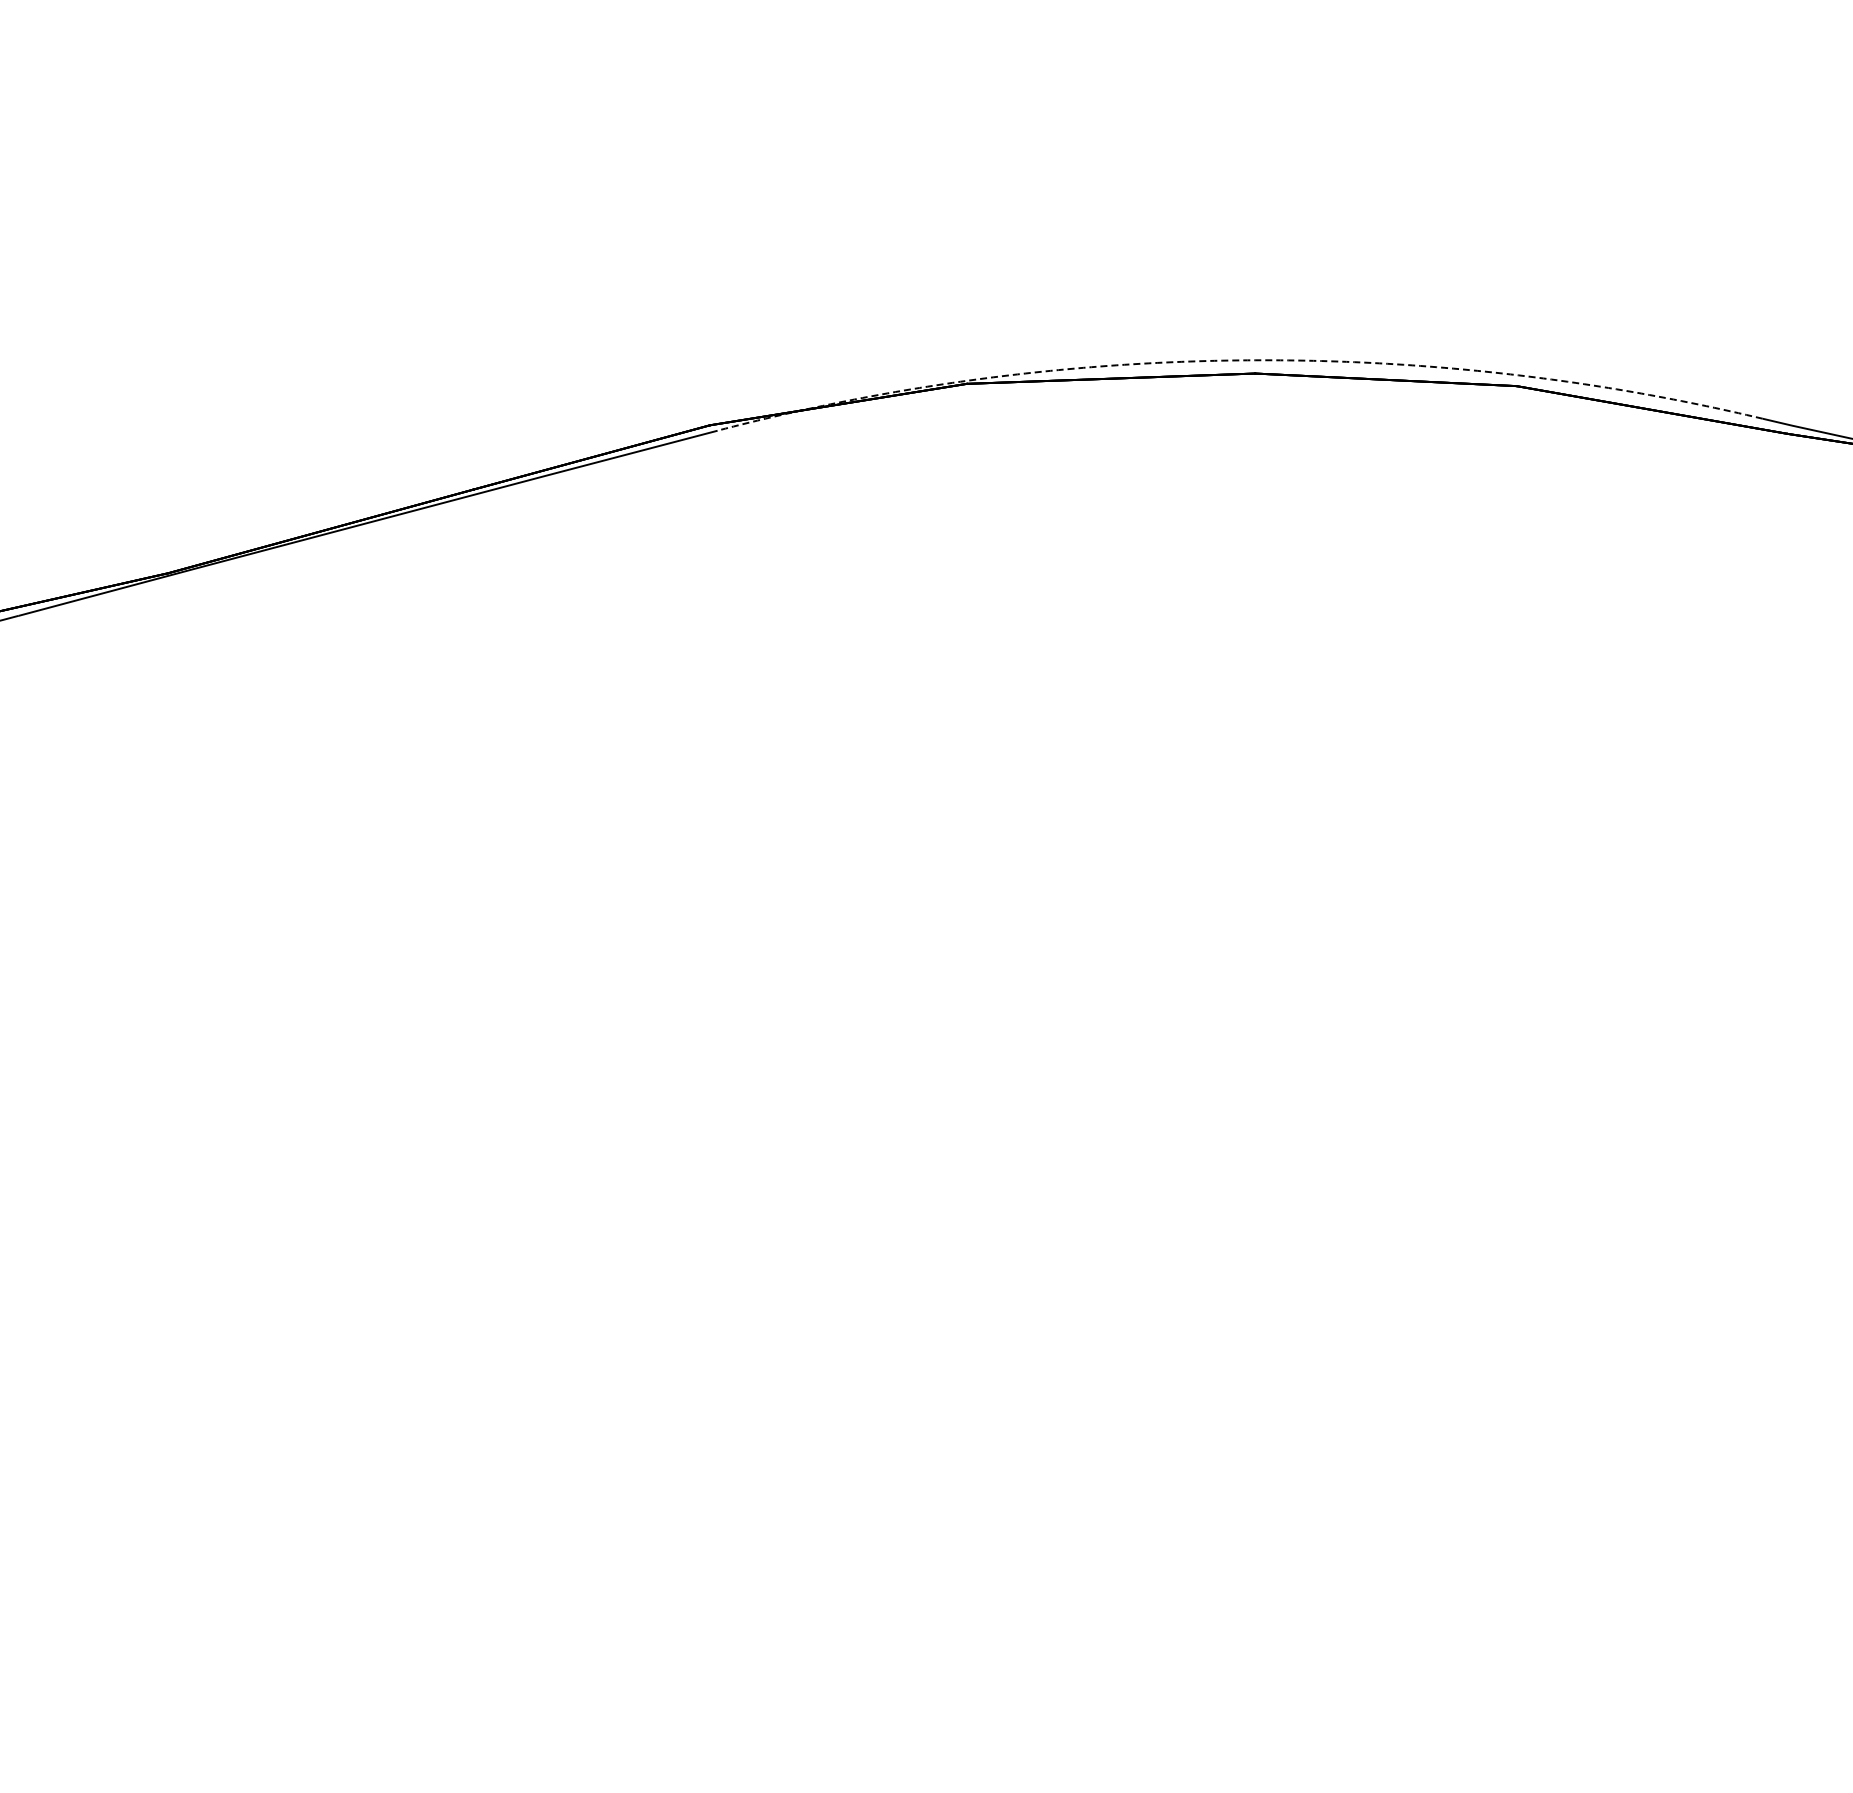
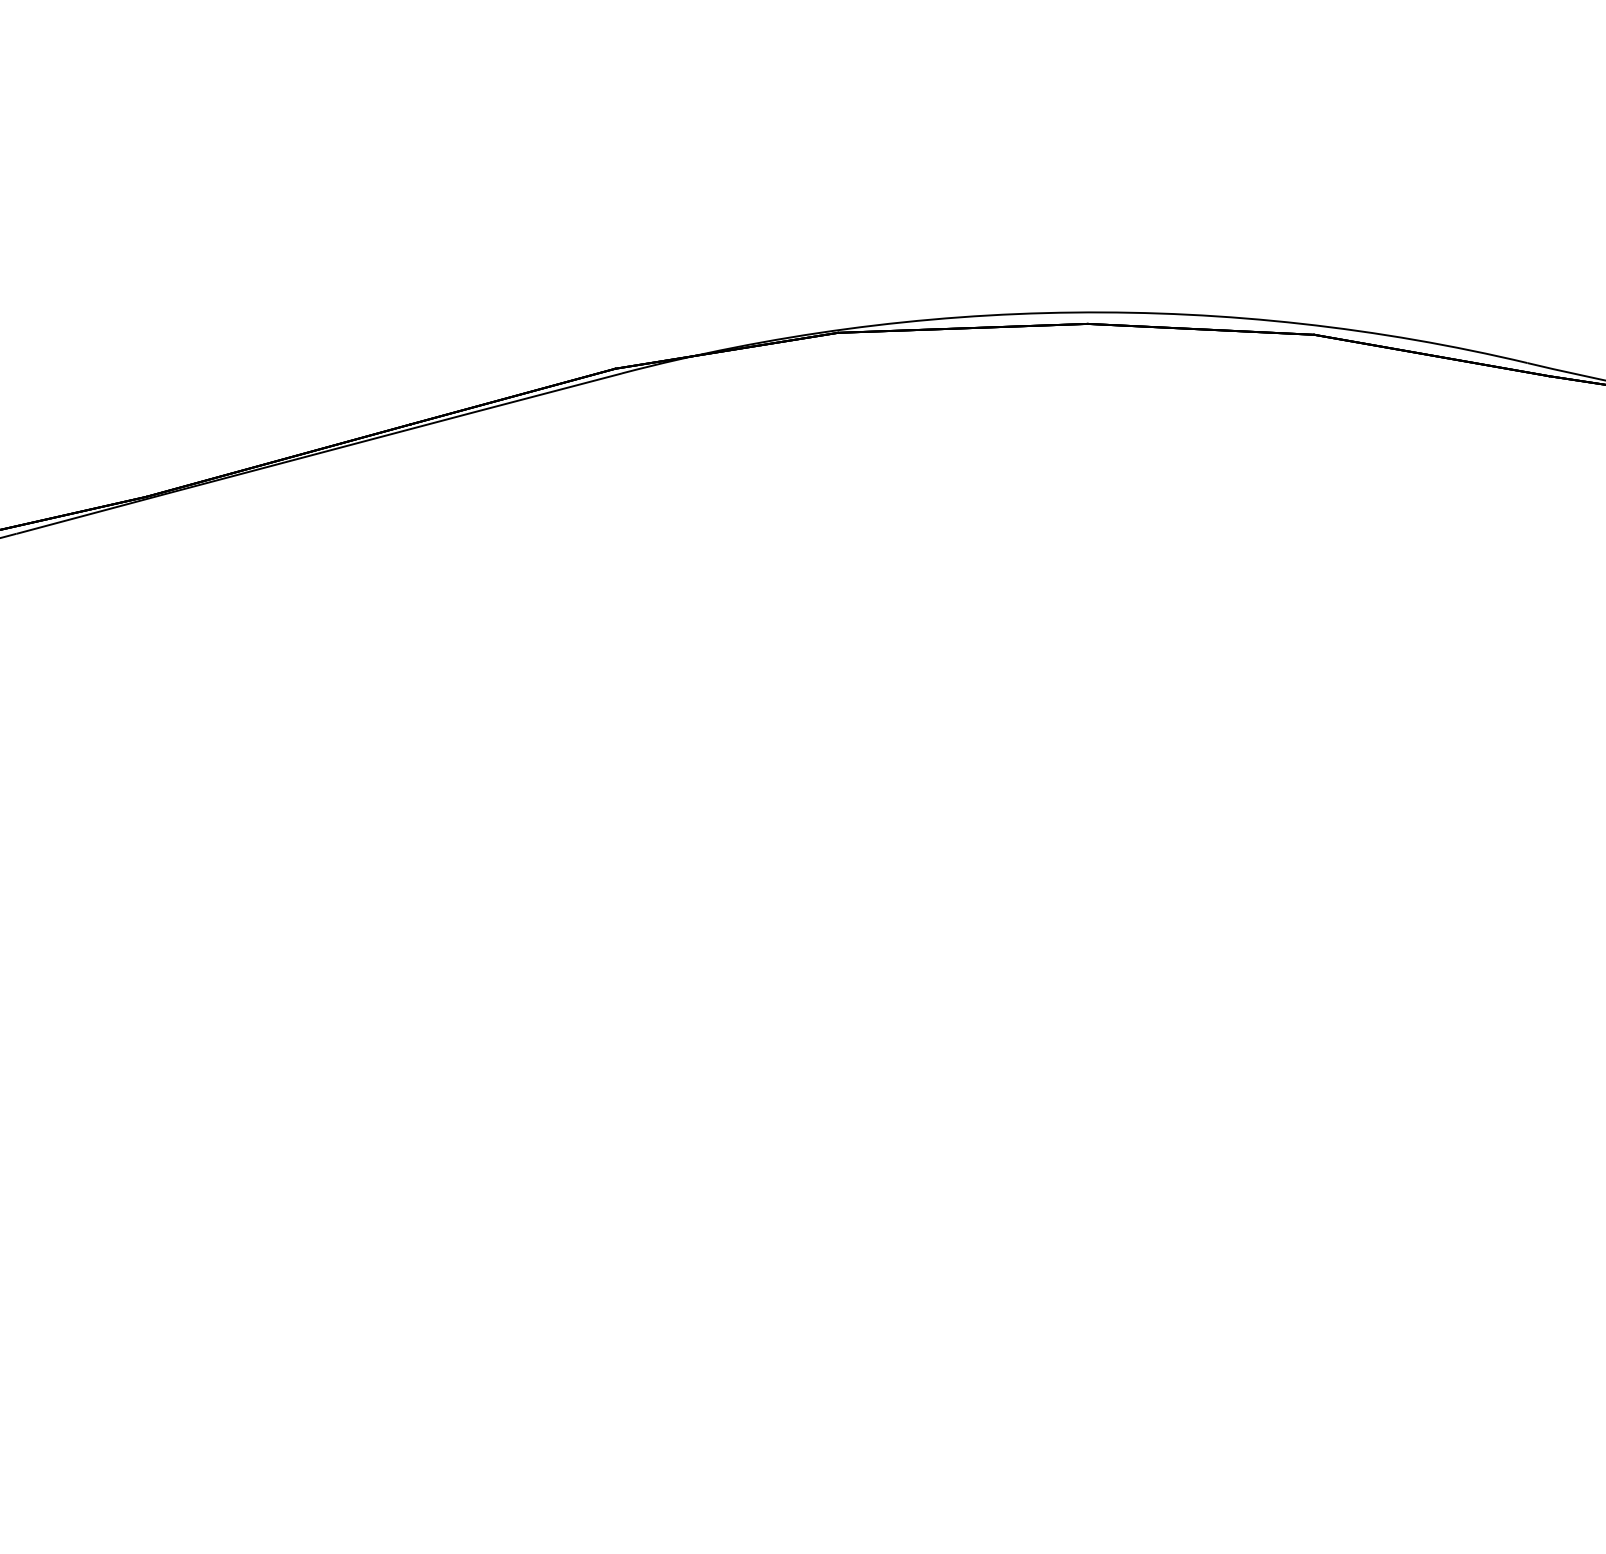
arc: (1239, 360) -> (1074, 312), dashed -> solid

